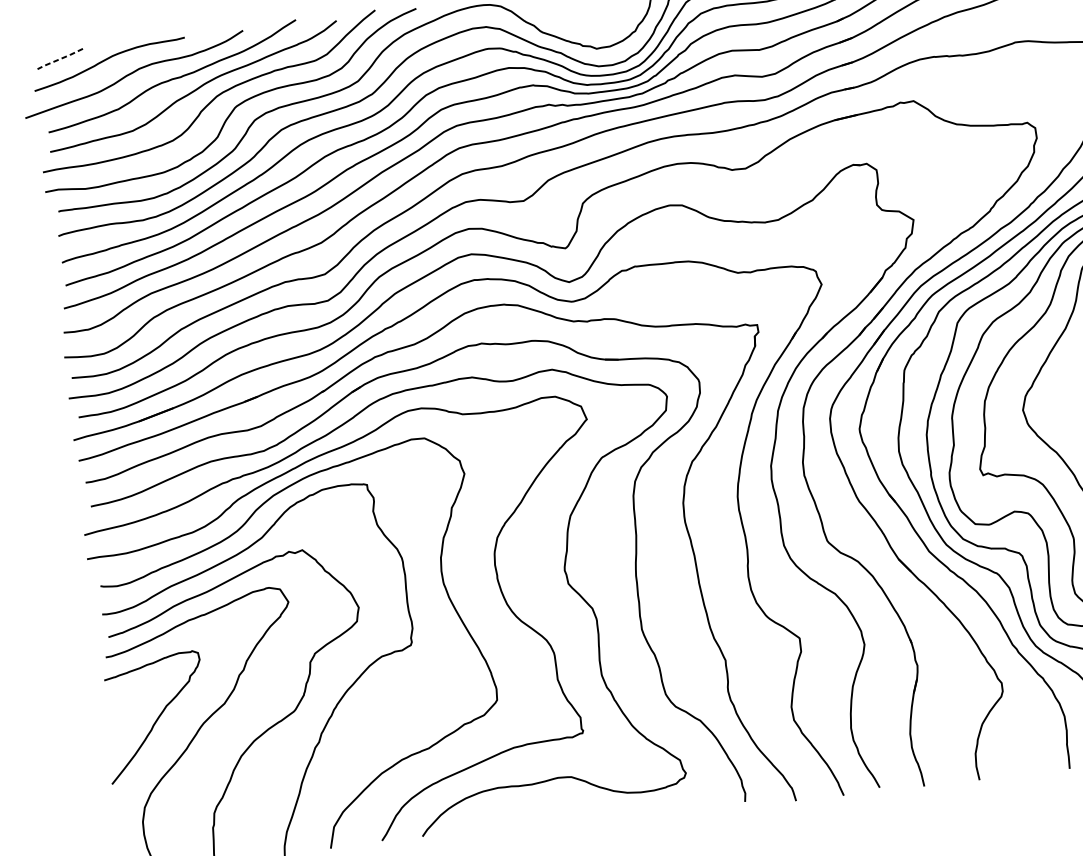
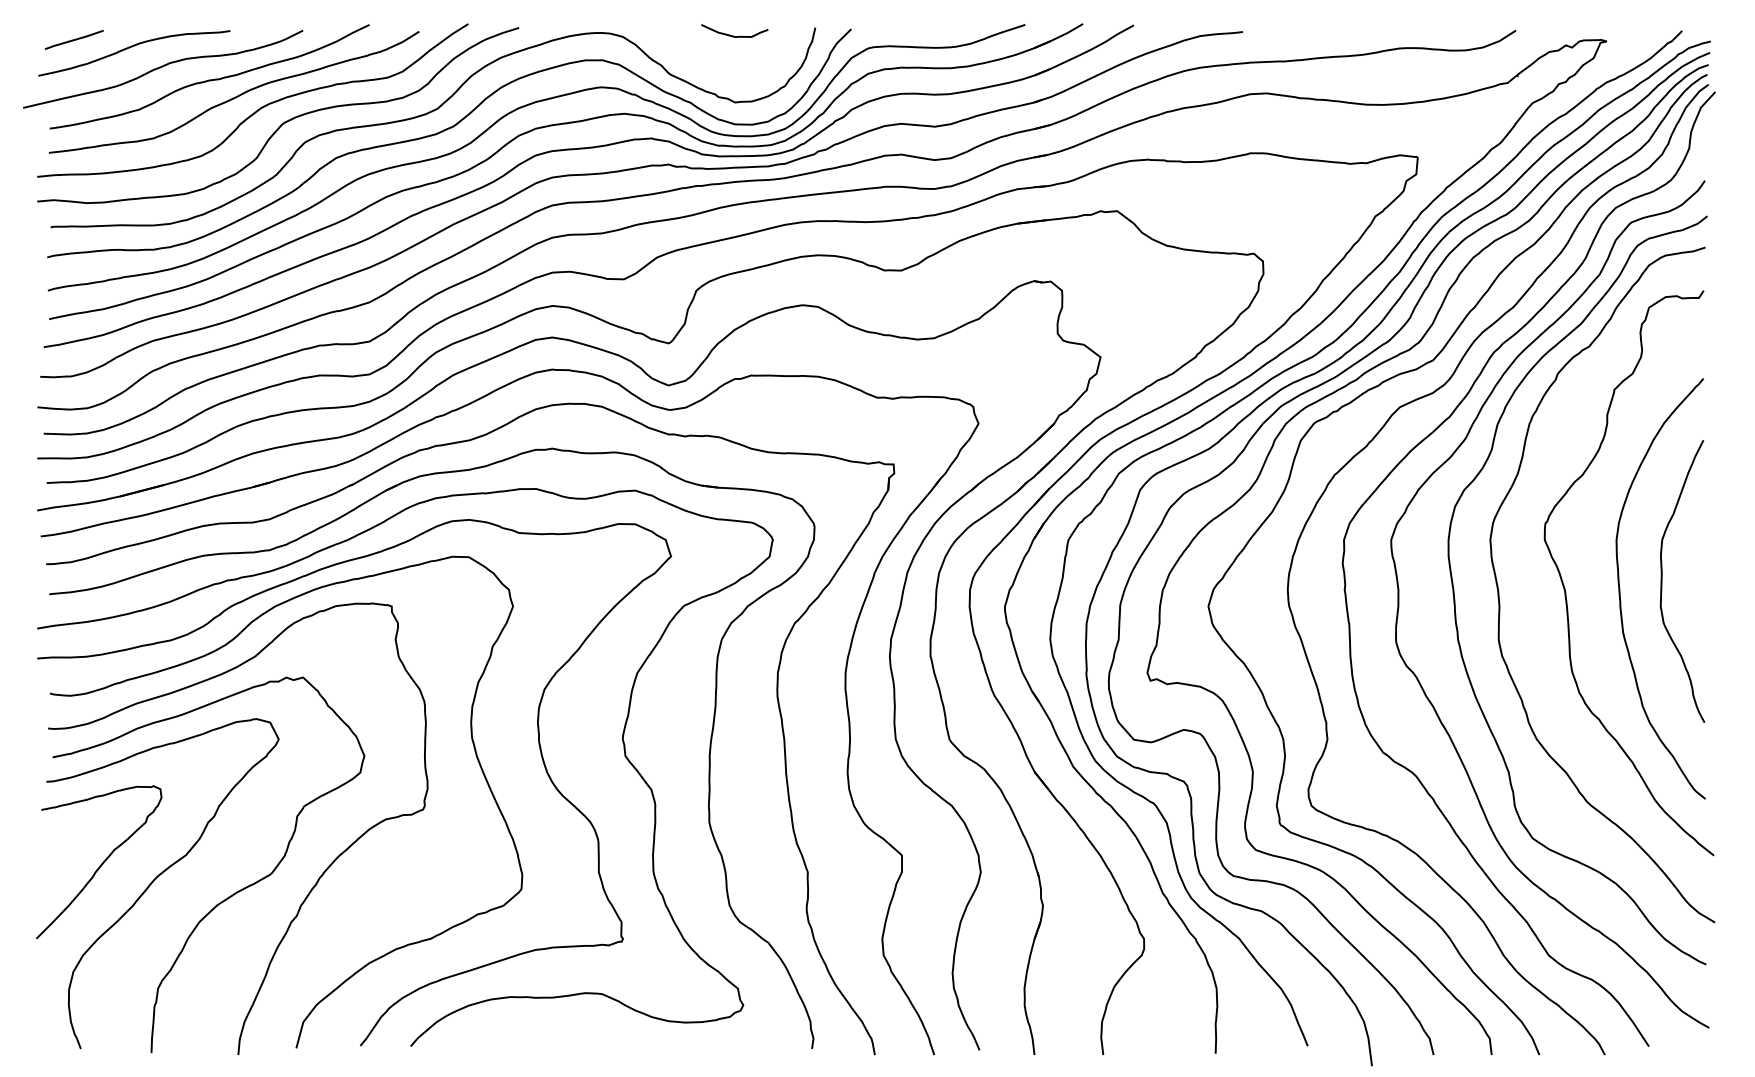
line: (59, 59) -> (73, 40), dashed -> solid

